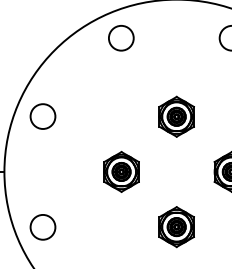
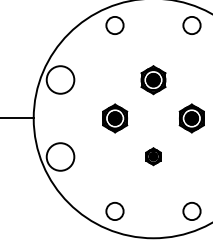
circle: (42, 115) -> (60, 79), size x1.6
circle: (42, 226) -> (60, 156), size x1.6
part: (176, 226) -> (153, 156), size x0.6

